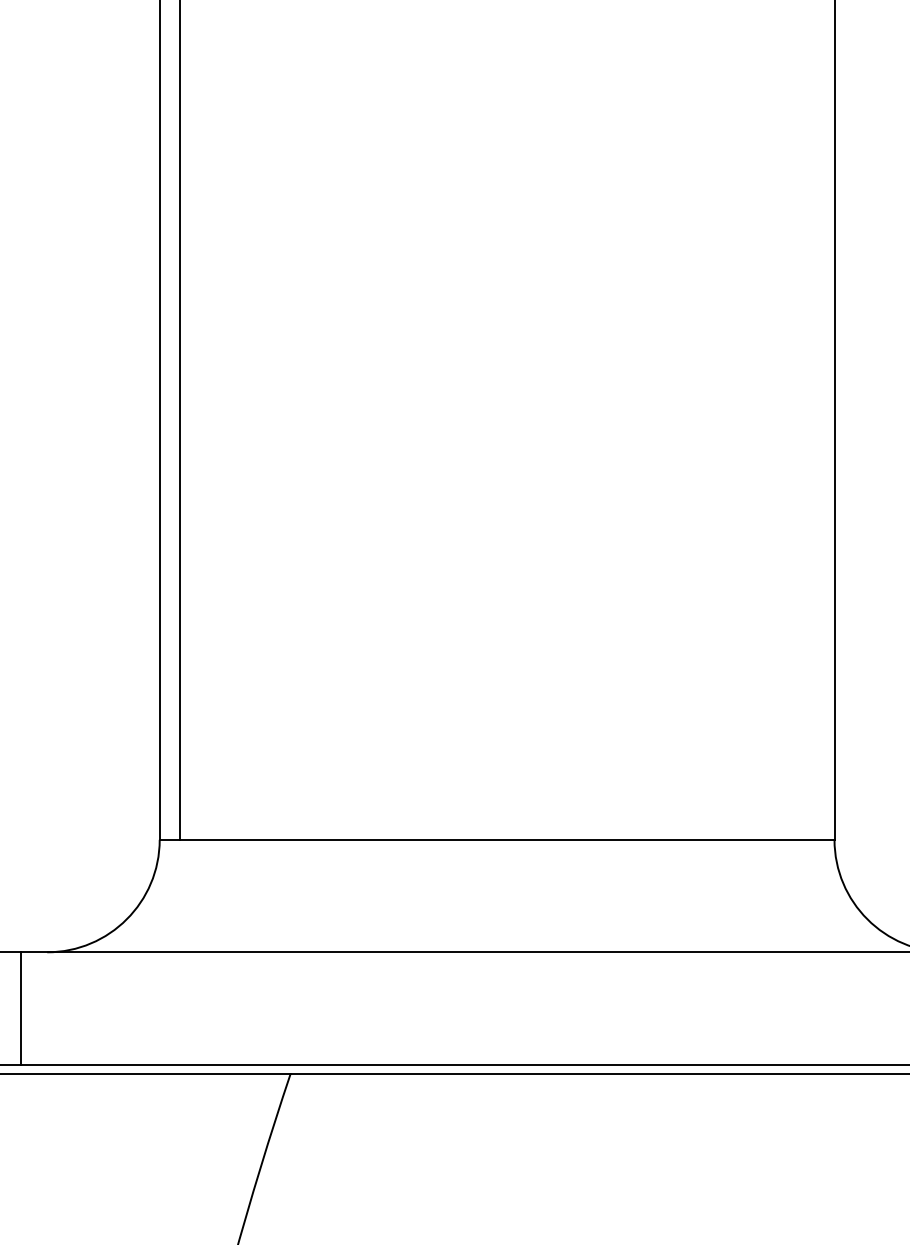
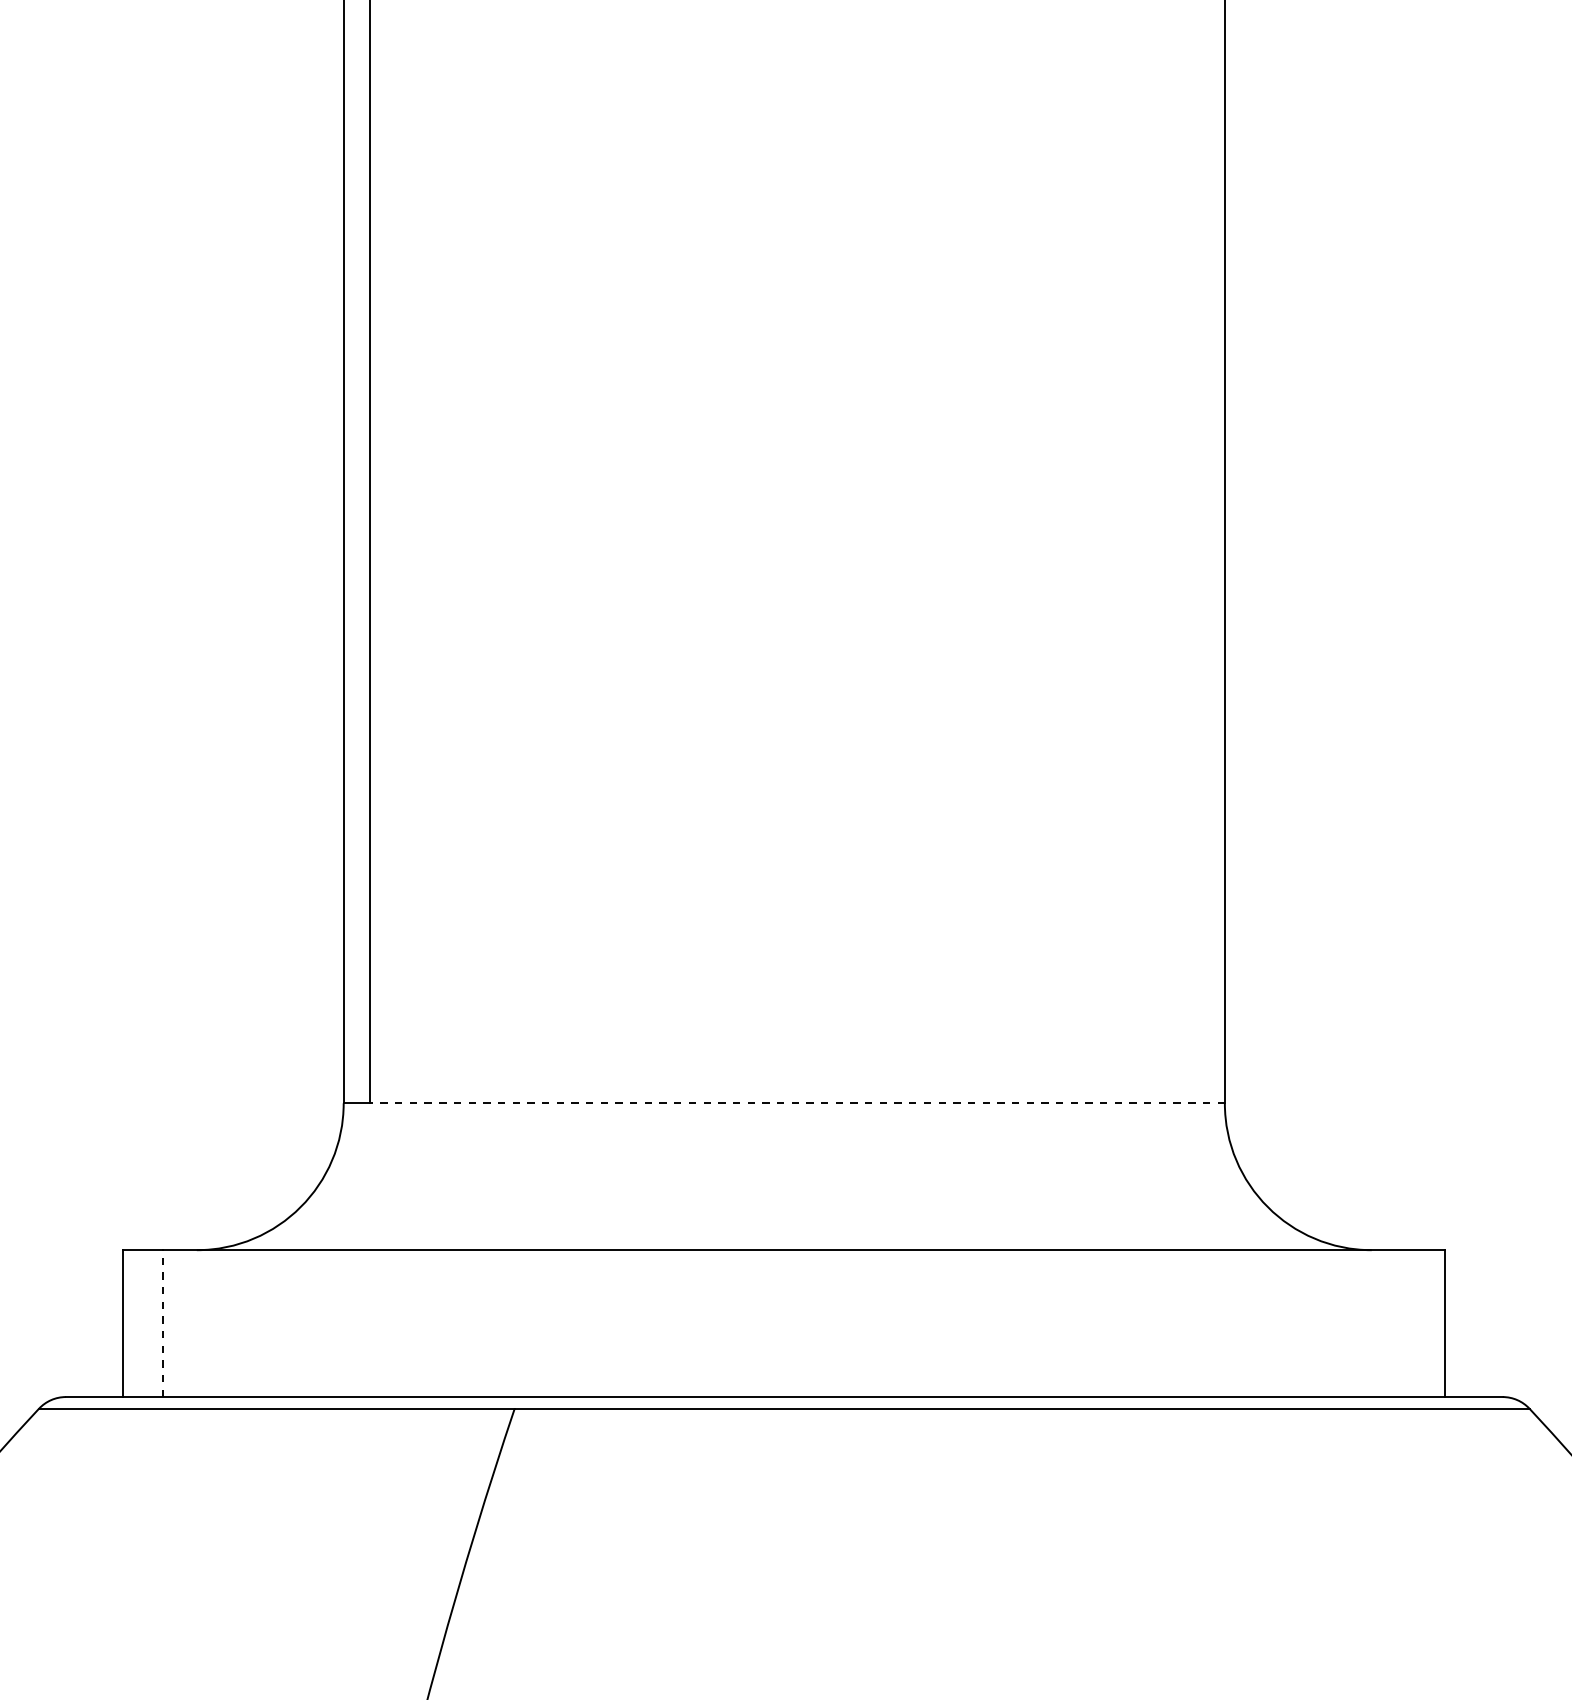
line: (507, 839) -> (797, 1103), solid -> dashed
line: (20, 1008) -> (162, 1323), solid -> dashed

